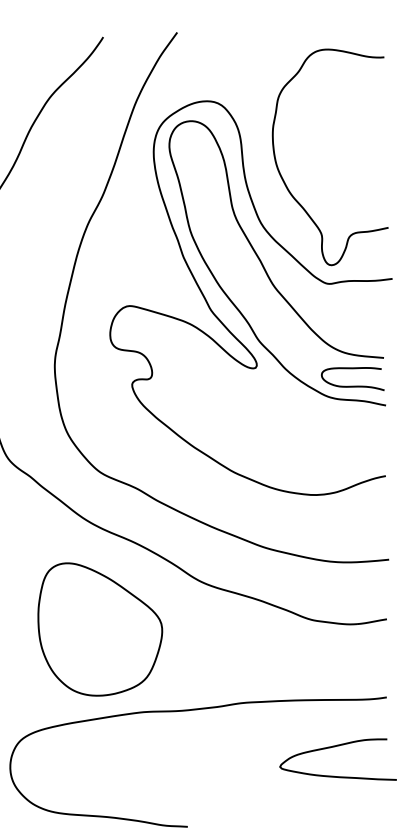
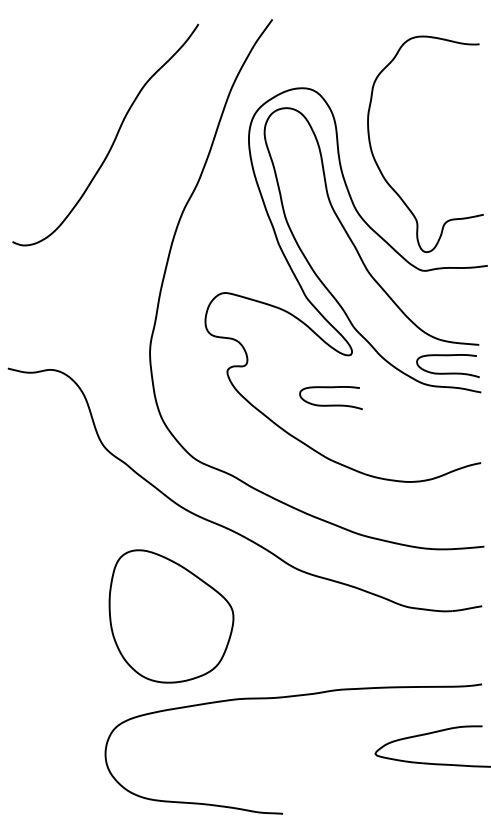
curve: (235, 417) -> (330, 404), added
part: (100, 629) -> (171, 616), moved

